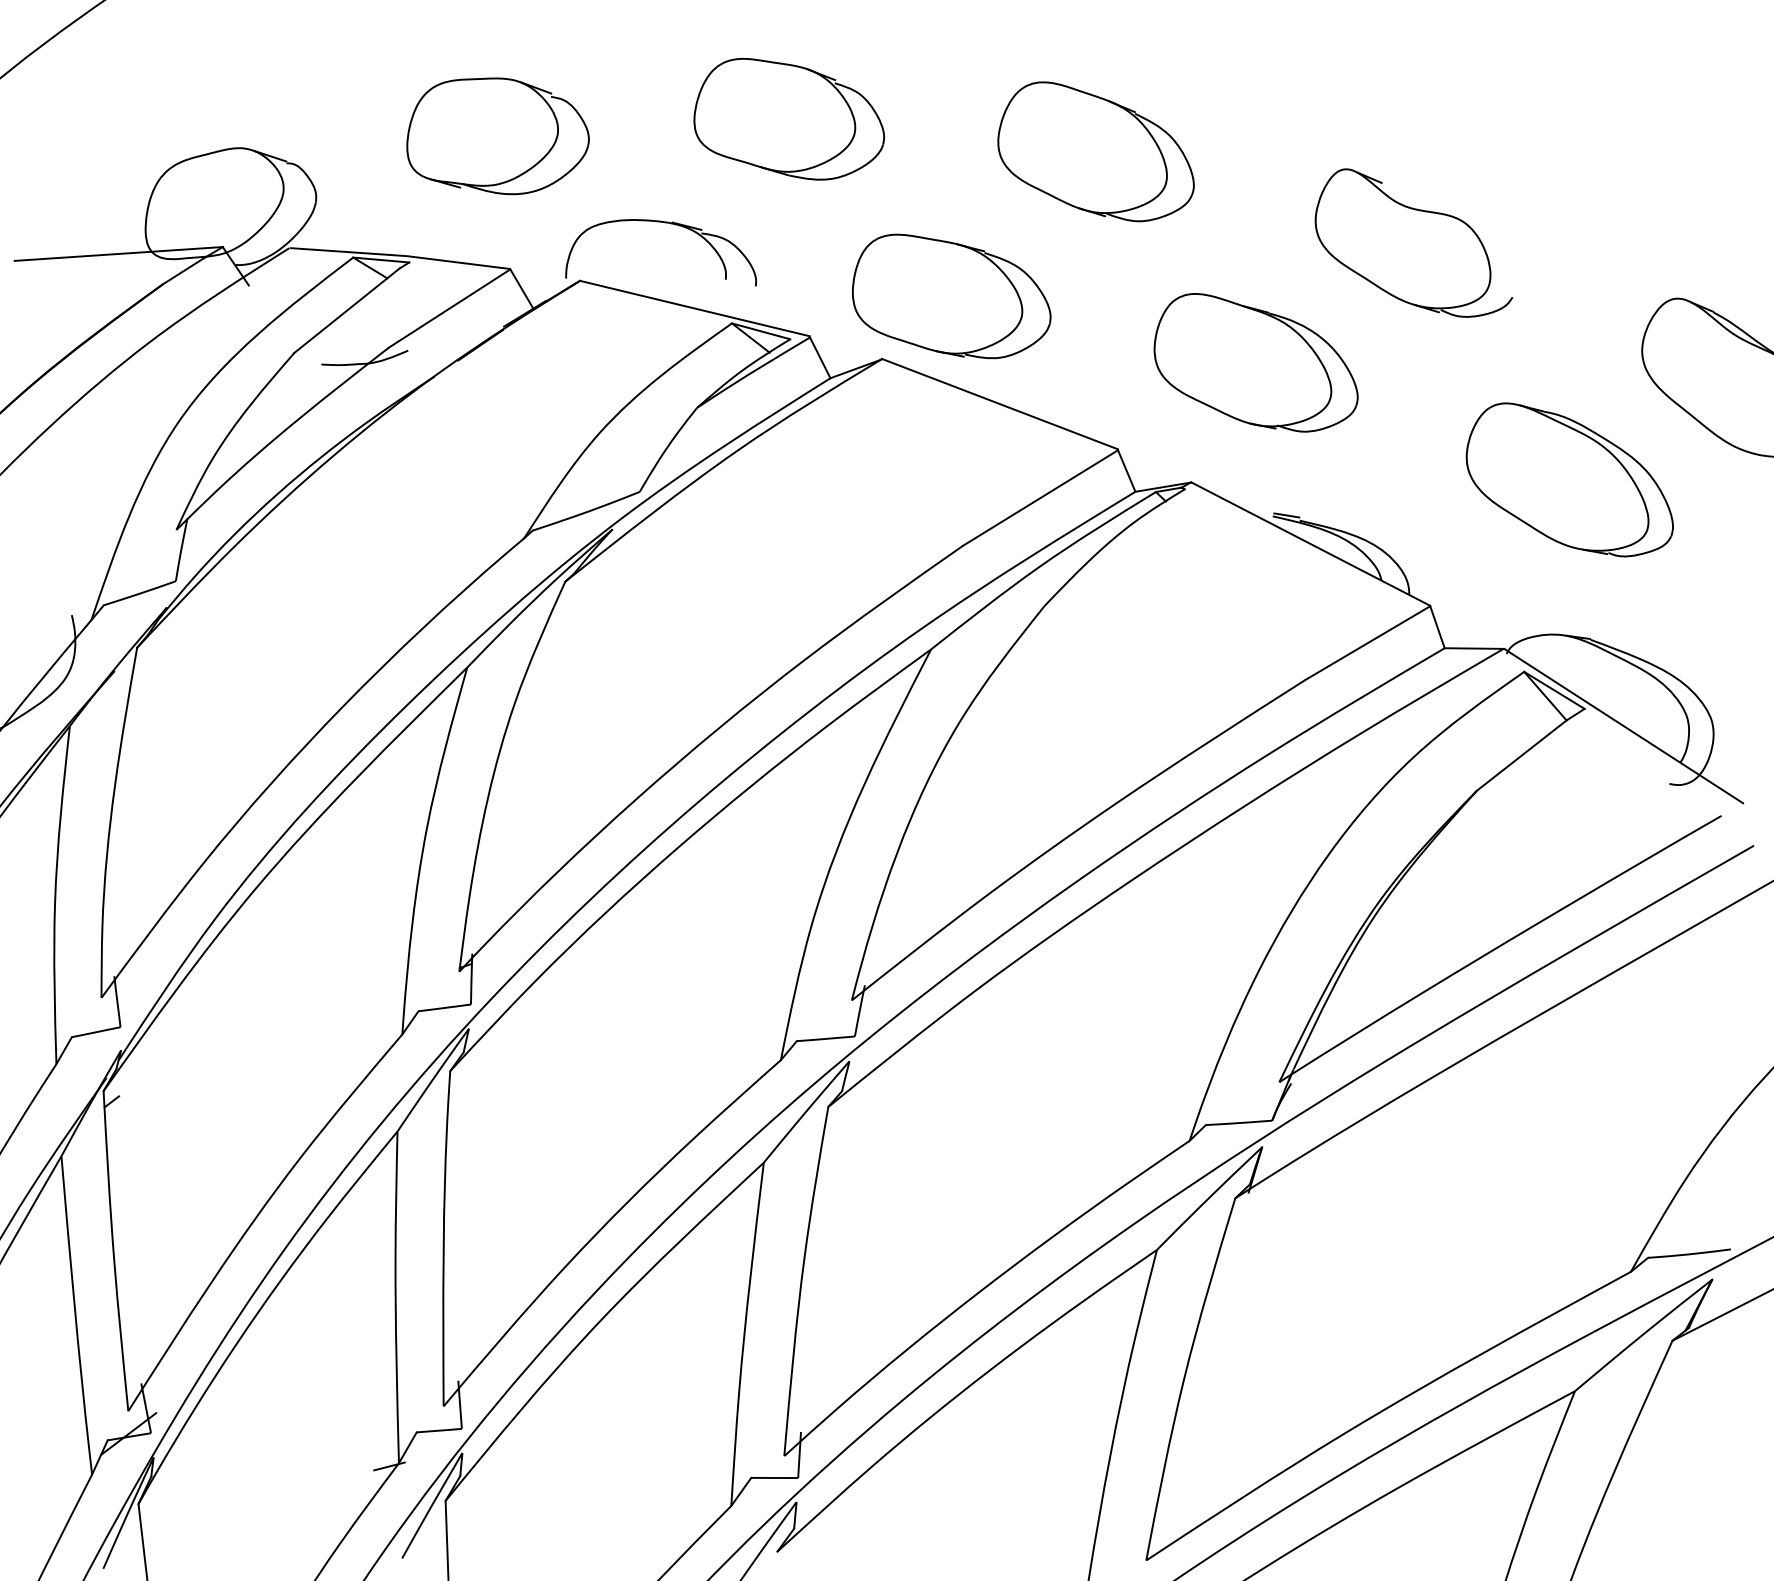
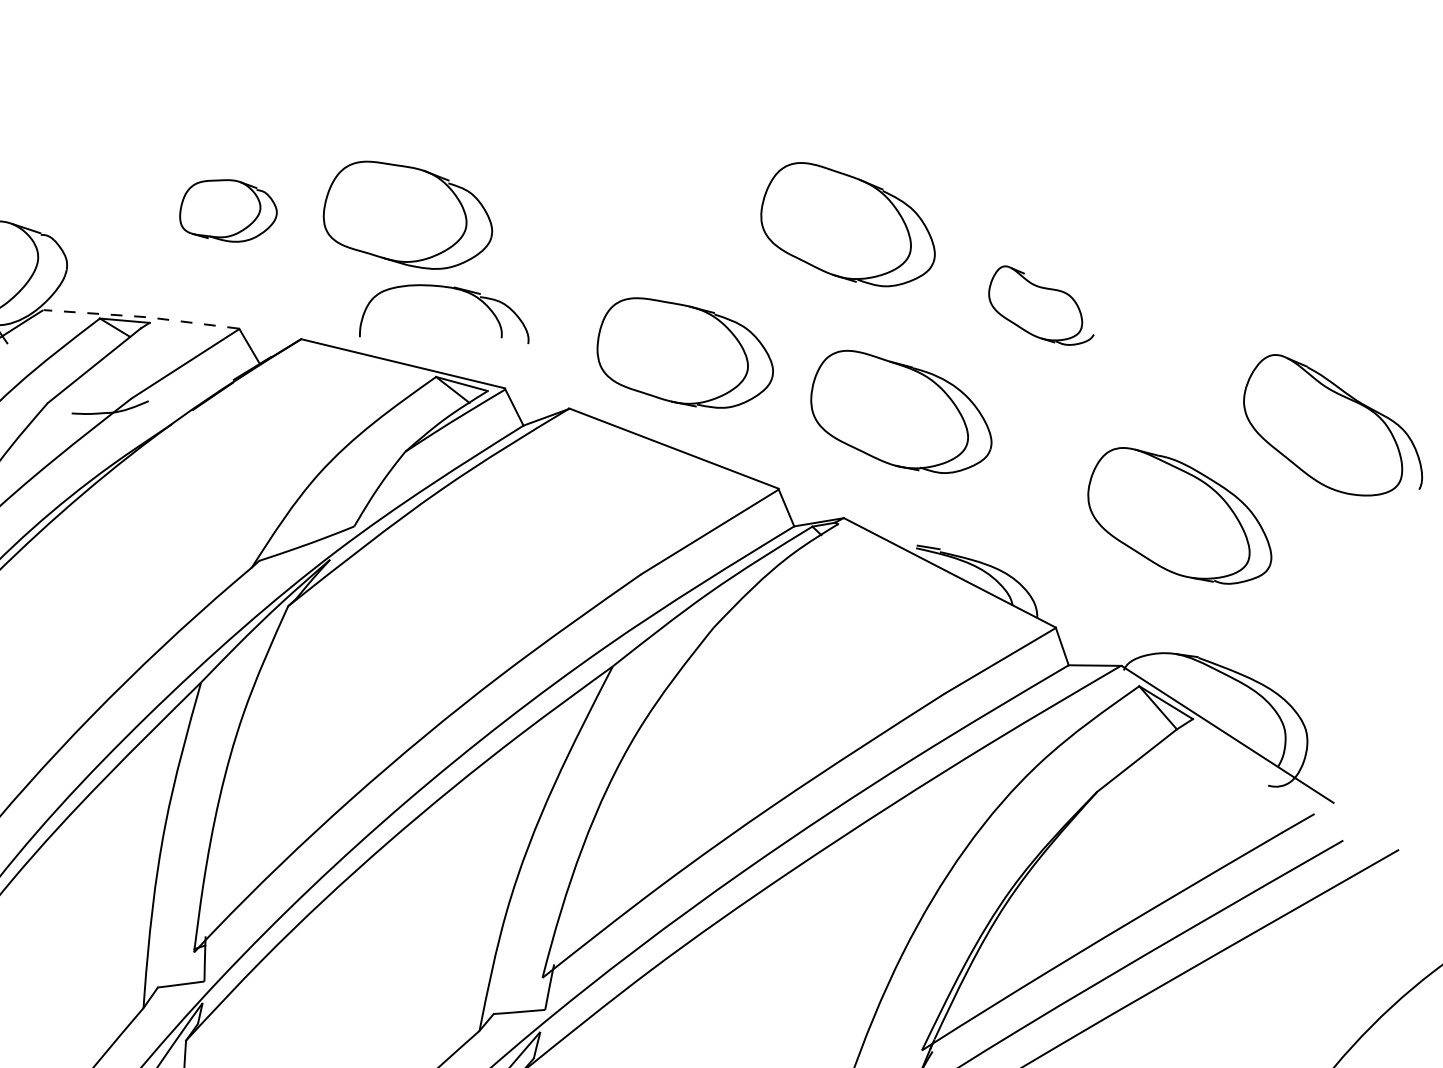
part: (788, 118) -> (407, 214), moved
part: (497, 136) -> (228, 211), size x0.6
part: (1095, 151) -> (847, 224), moved
part: (664, 223) -> (447, 288), moved
part: (1413, 242) -> (1041, 305), size x0.6
line: (400, 255) -> (141, 316), solid -> dashed
part: (951, 296) -> (685, 353), moved

